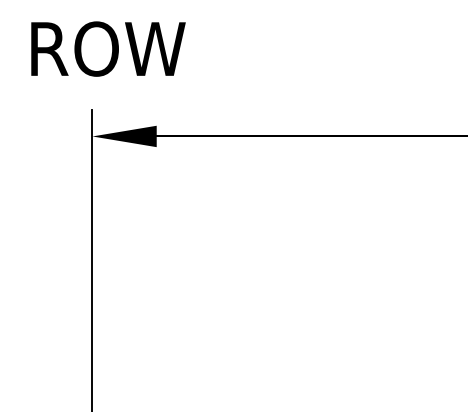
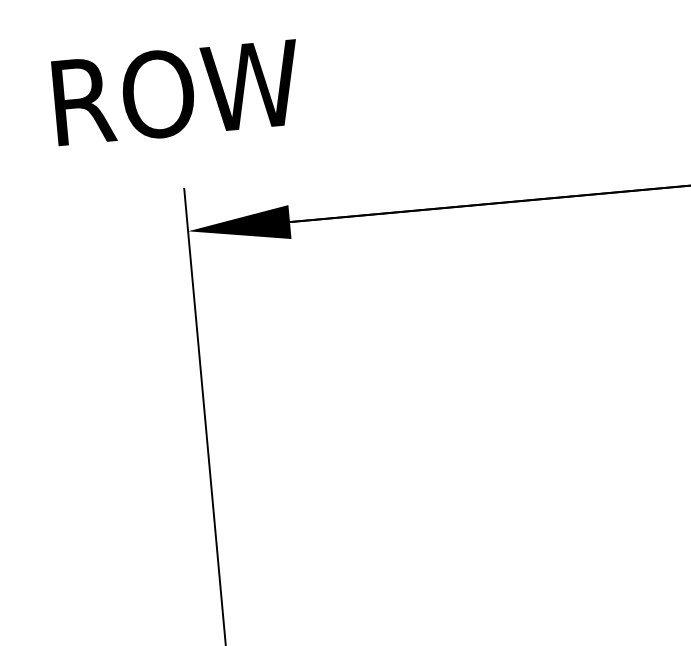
text: (108, 48) -> (177, 91), moved

